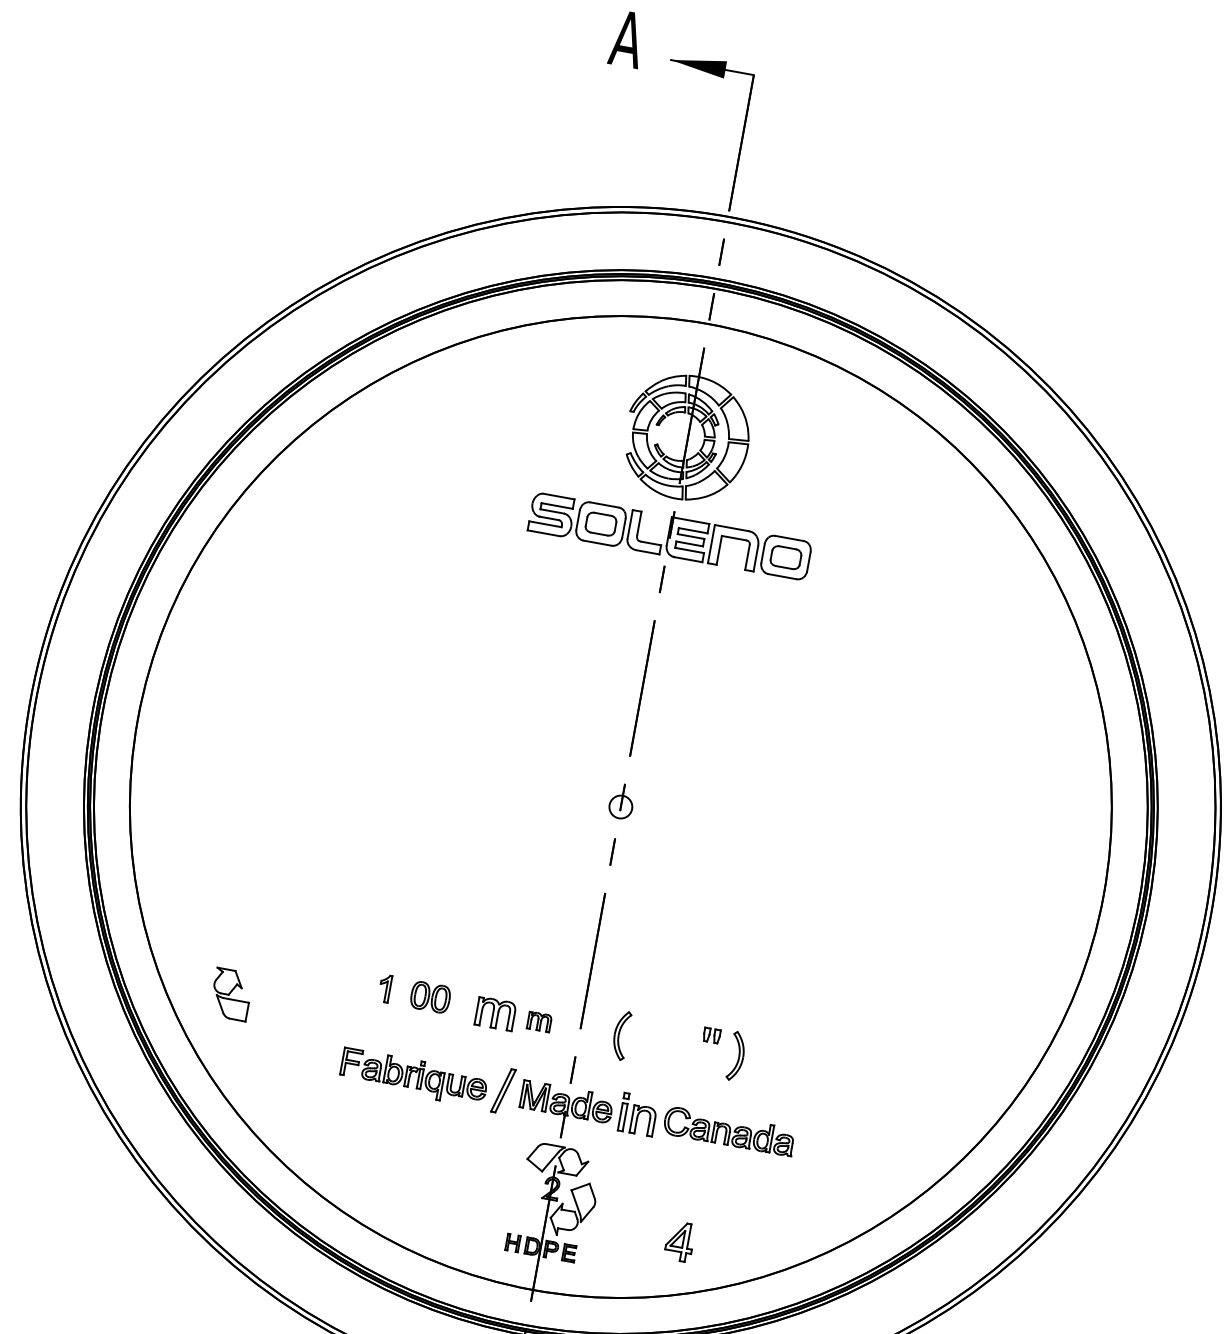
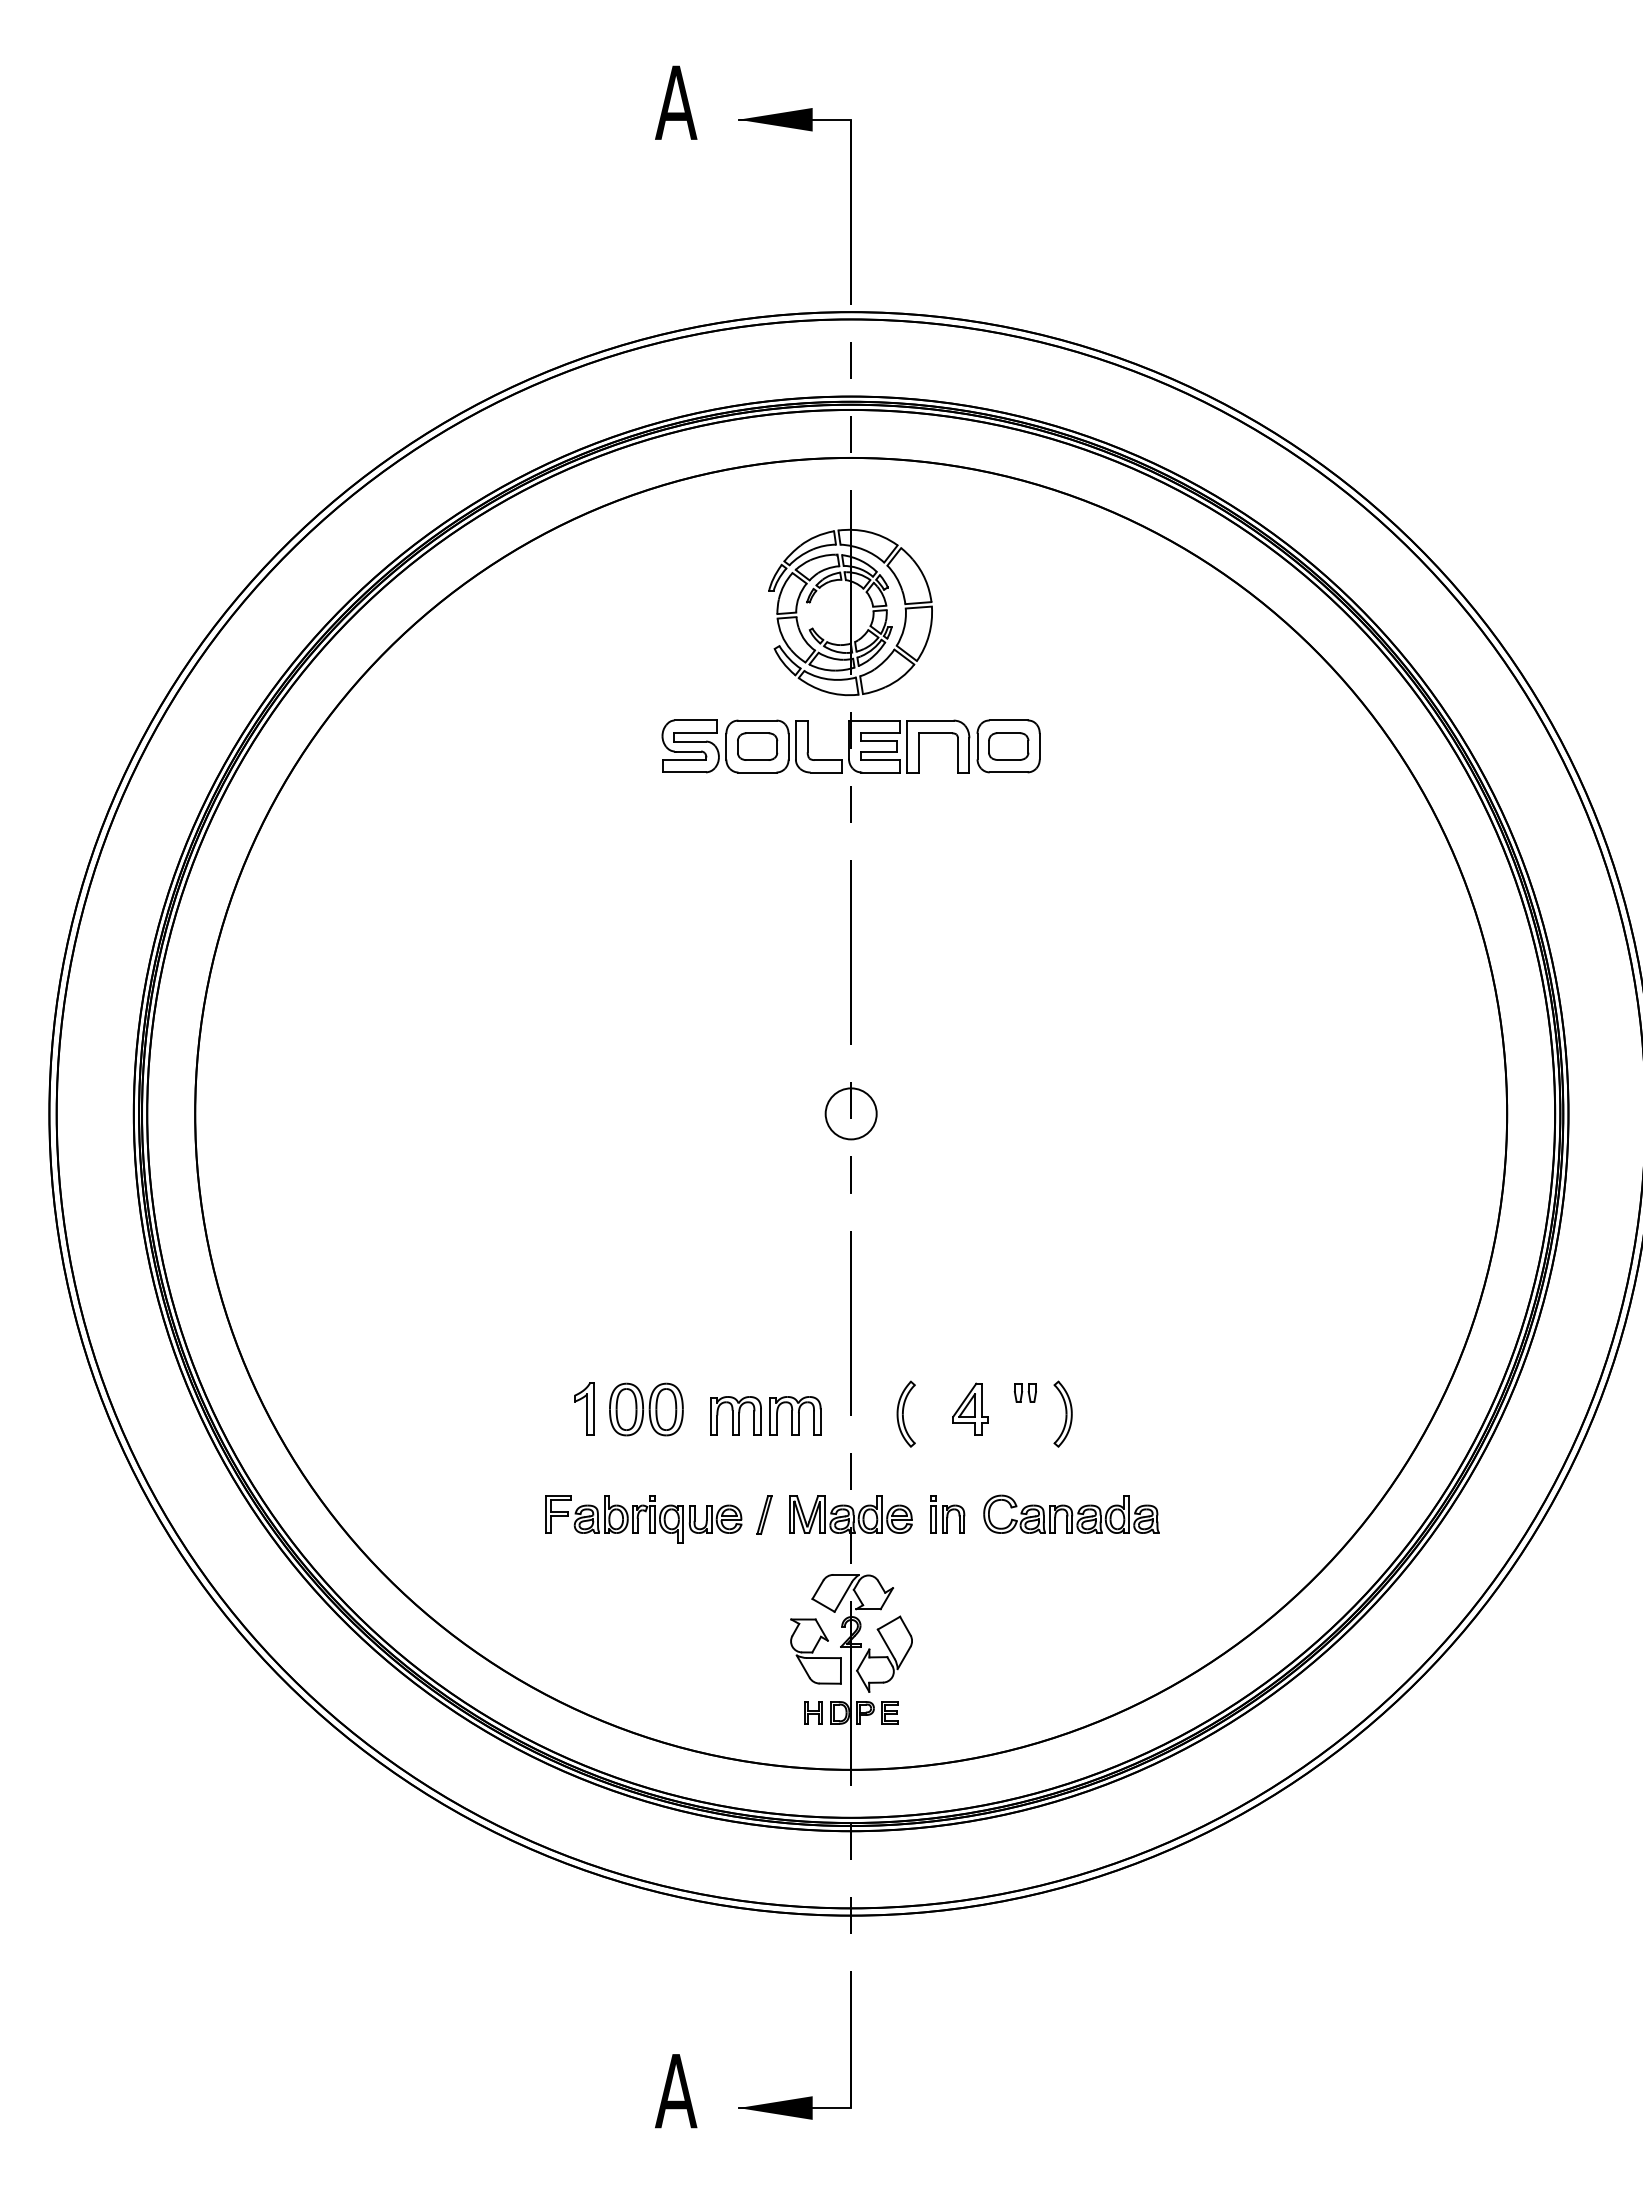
circle: (620, 806) -> (850, 1113), size x1.67
part: (385, 988) -> (584, 1408), size x1.43
part: (231, 994) -> (815, 1651), moved
part: (430, 997) -> (646, 1409), size x1.43
part: (539, 1021) -> (795, 1415), size x1.67
part: (503, 1090) -> (764, 1514), size x0.62
part: (638, 1114) -> (947, 1514), size x0.71
part: (679, 1241) -> (970, 1408), moved

